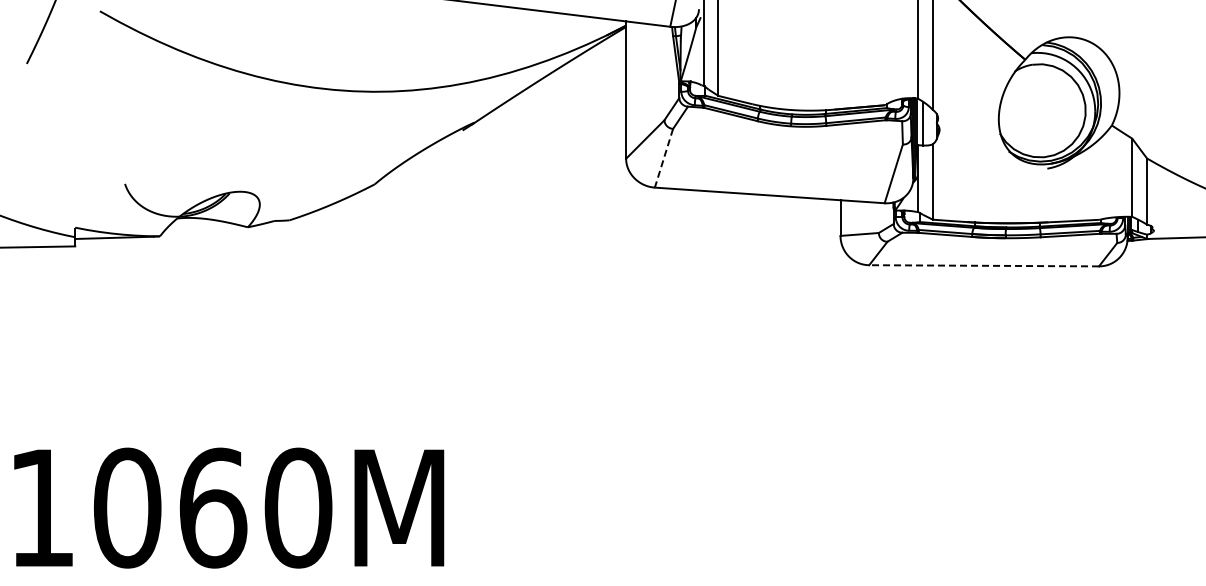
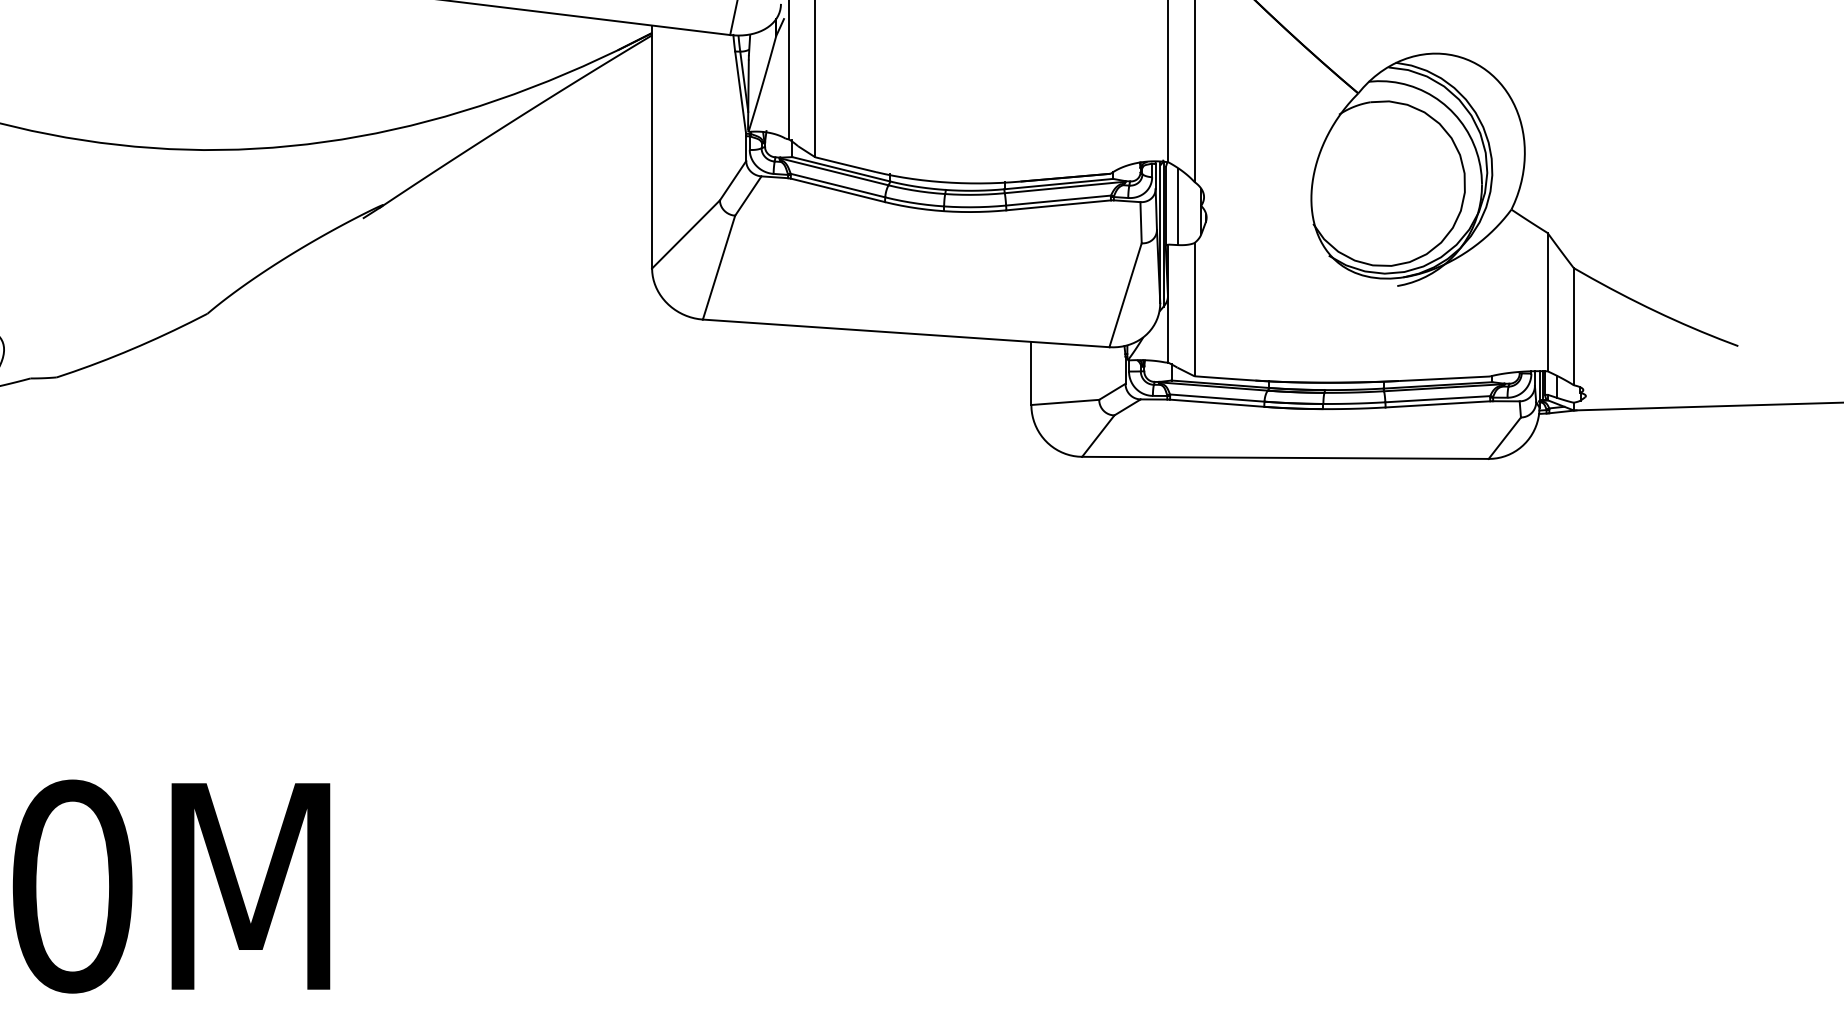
line: (663, 158) -> (718, 268), dashed -> solid
line: (984, 265) -> (1286, 457), dashed -> solid

